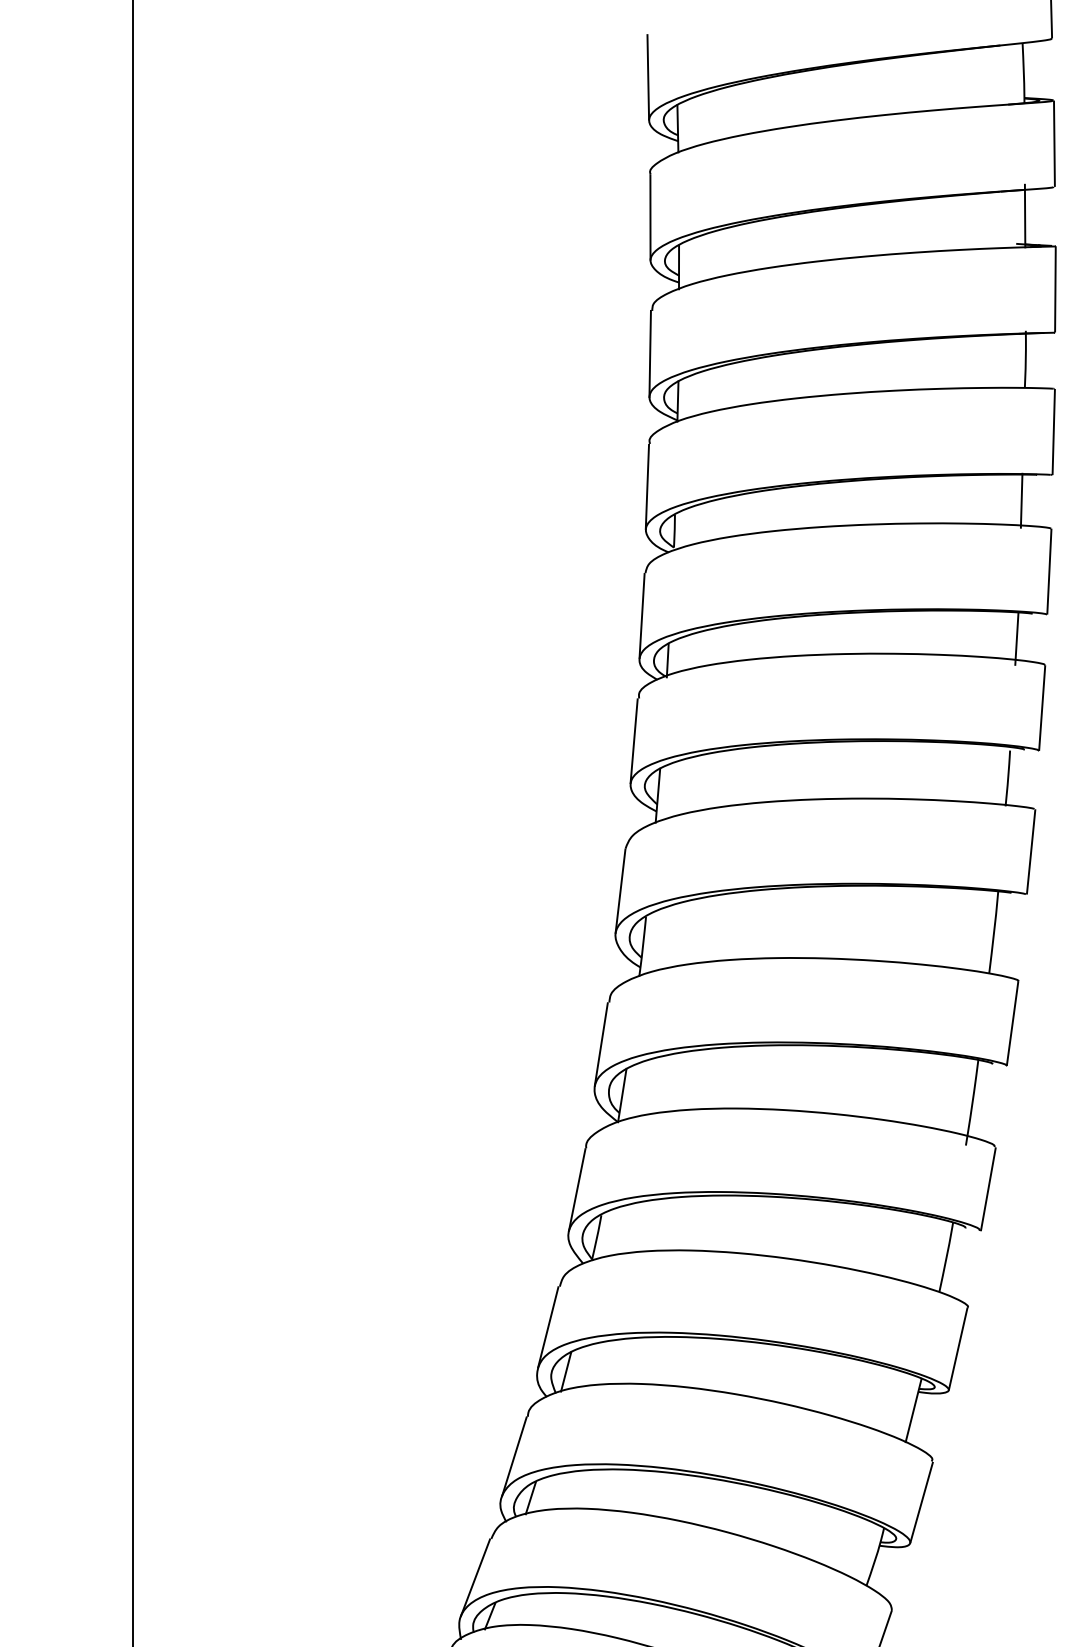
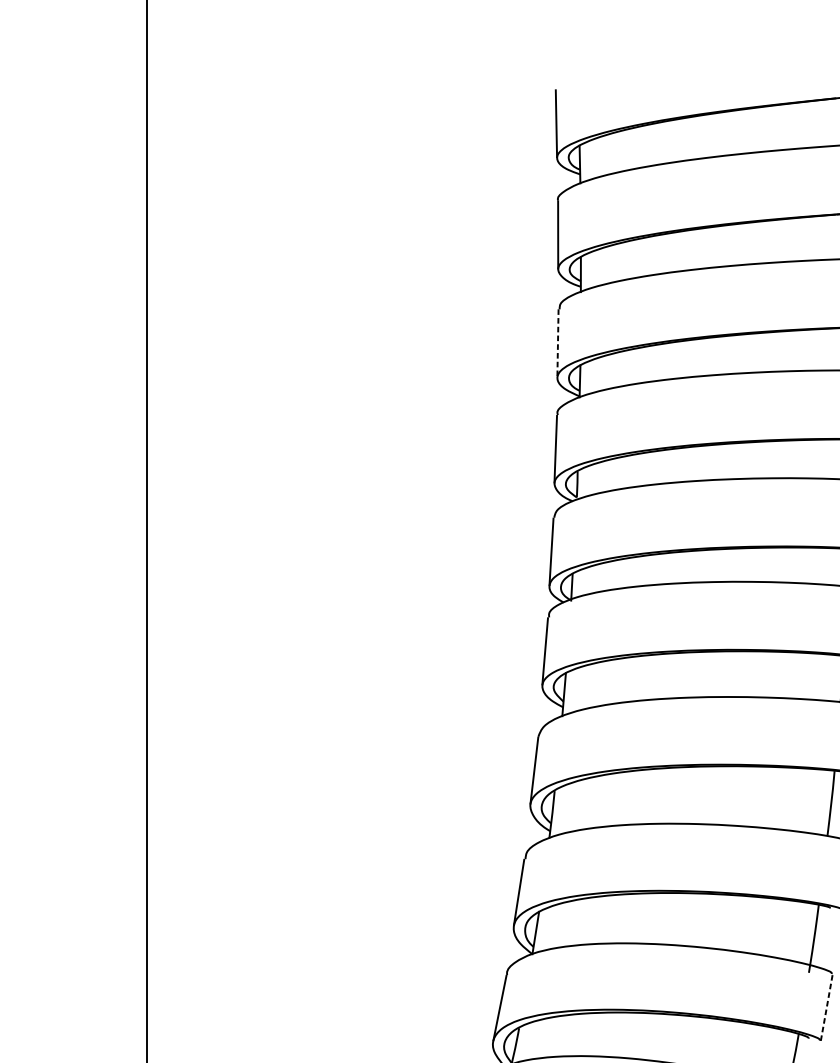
line: (650, 354) -> (558, 343), solid -> dashed
line: (988, 1189) -> (826, 1007), solid -> dashed

